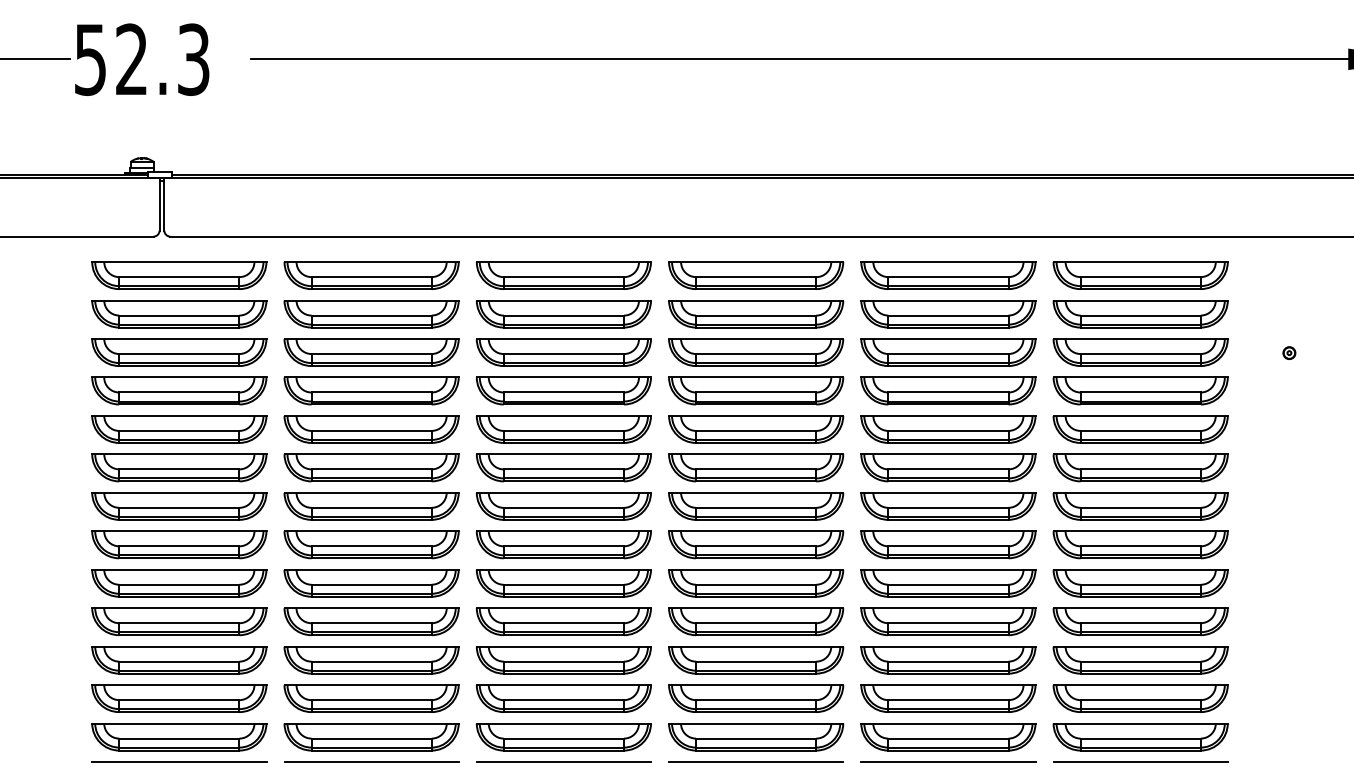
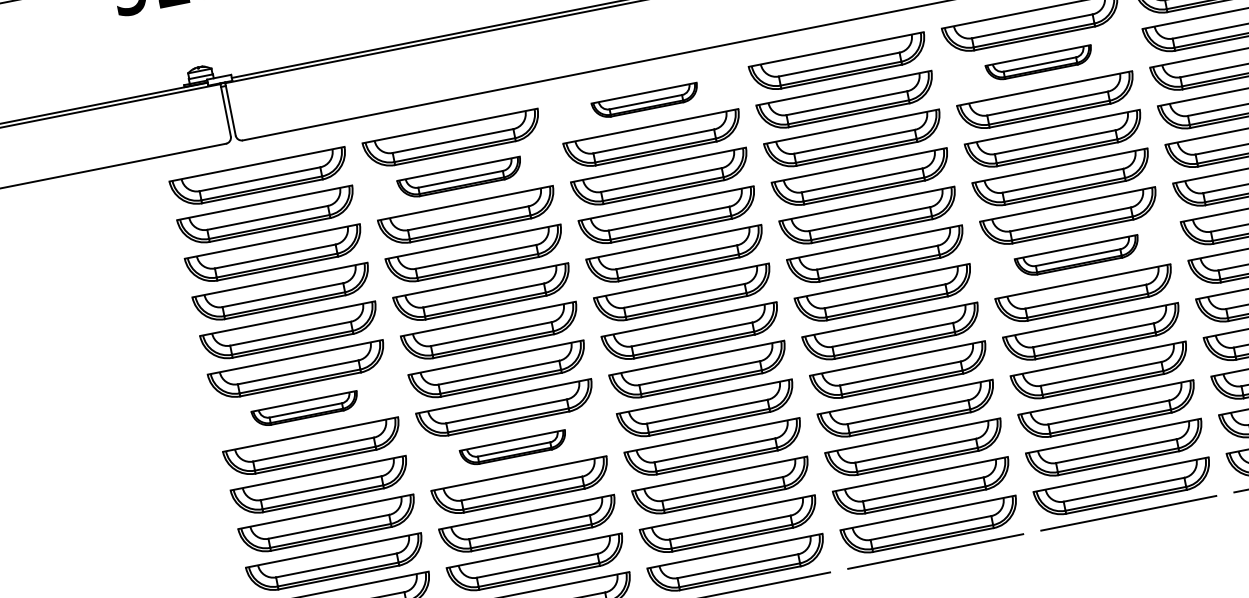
part: (563, 275) -> (645, 101), size x0.6
part: (371, 314) -> (460, 178), size x0.7
part: (948, 314) -> (1039, 63), size x0.6
part: (179, 506) -> (305, 409), size x0.6
part: (948, 506) -> (1077, 256), size x0.7
part: (371, 583) -> (513, 448), size x0.6

